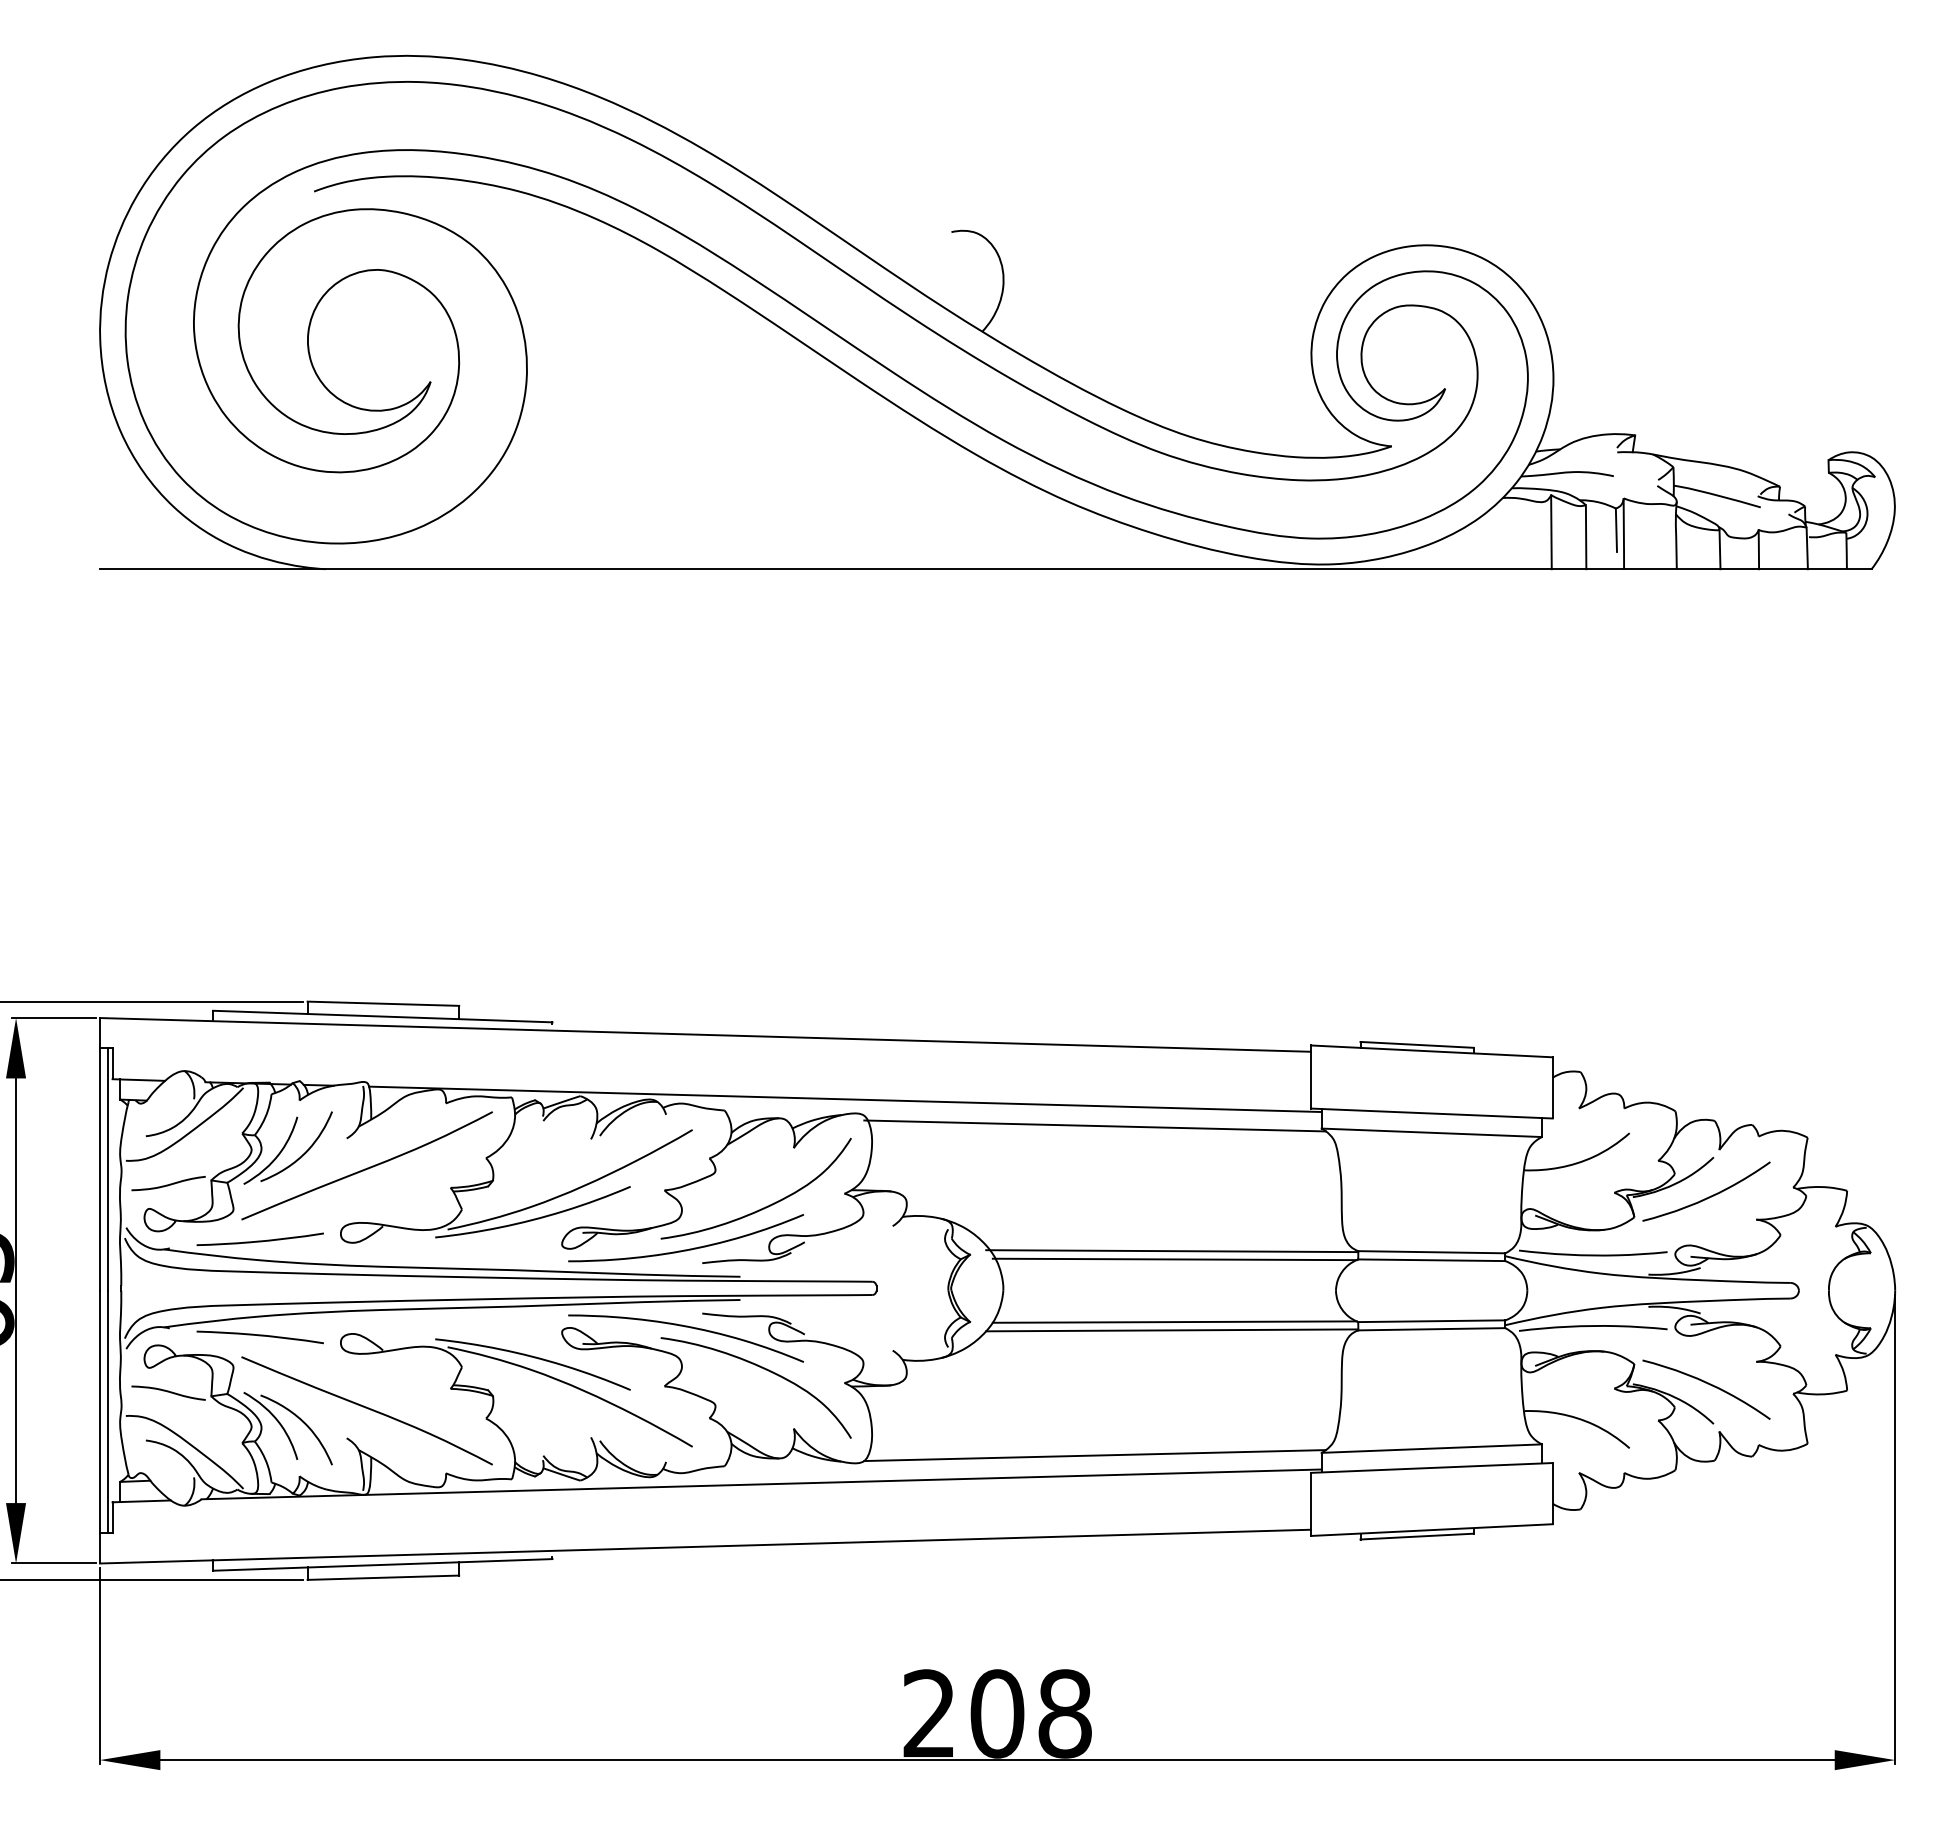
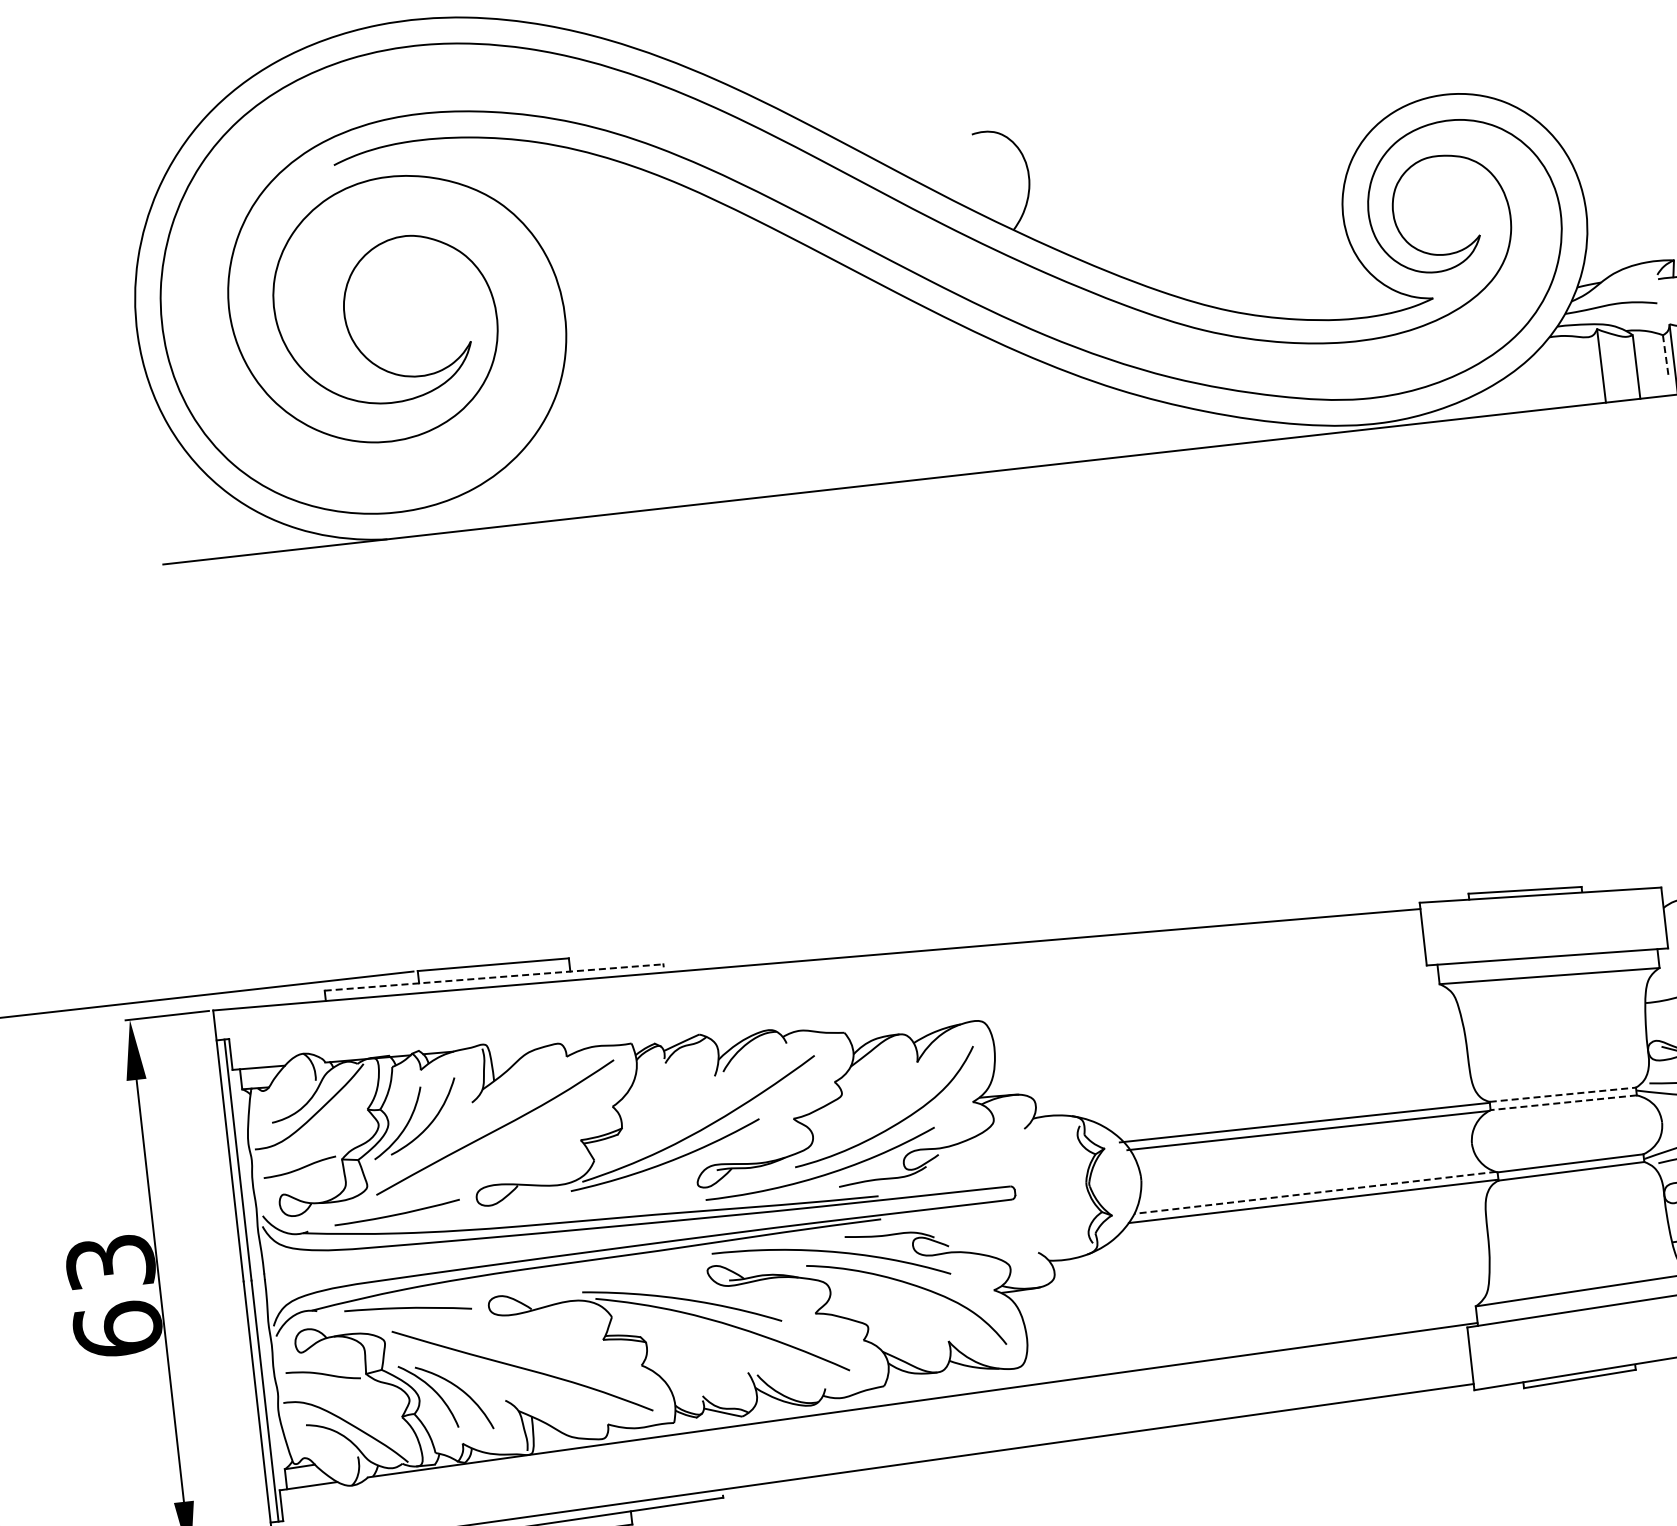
line: (1616, 530) -> (1665, 356), solid -> dashed
line: (382, 1016) -> (493, 977), solid -> dashed
line: (845, 1099) -> (963, 1008), removed
line: (1094, 1125) -> (1213, 1006), removed
line: (1432, 1252) -> (1563, 1094), solid -> dashed
line: (1431, 1260) -> (1563, 1103), solid -> dashed
line: (1174, 1322) -> (1315, 1193), solid -> dashed
line: (1094, 1455) -> (1250, 1334), removed

